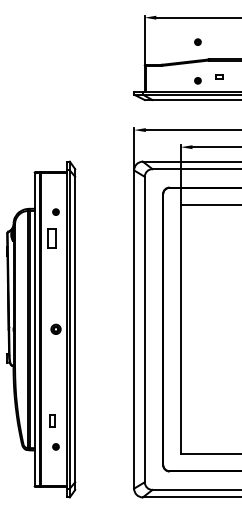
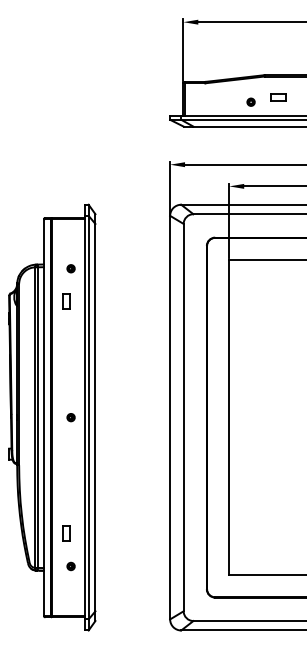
part: (197, 41) -> (250, 52), removed
part: (219, 77) -> (278, 97), size x1.67
part: (52, 237) -> (66, 301), size x0.62
part: (55, 329) -> (70, 417), size x0.62

